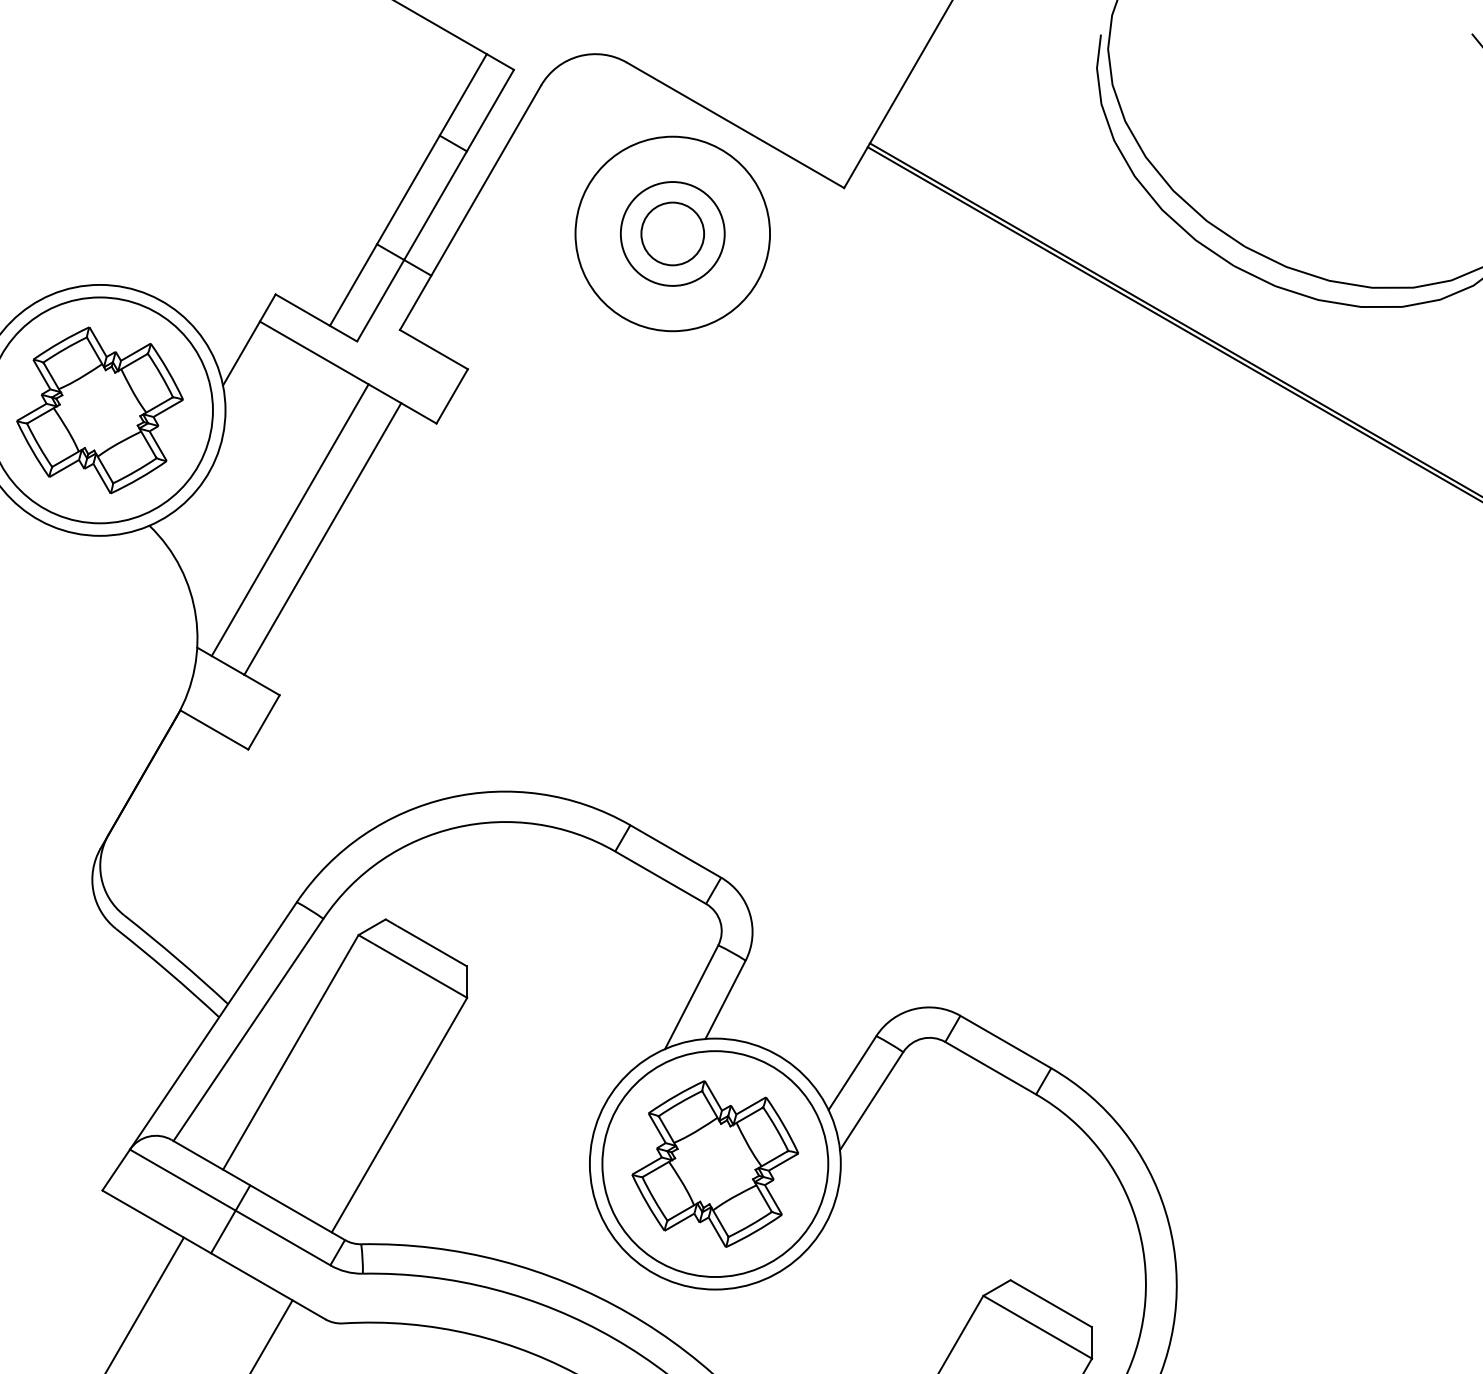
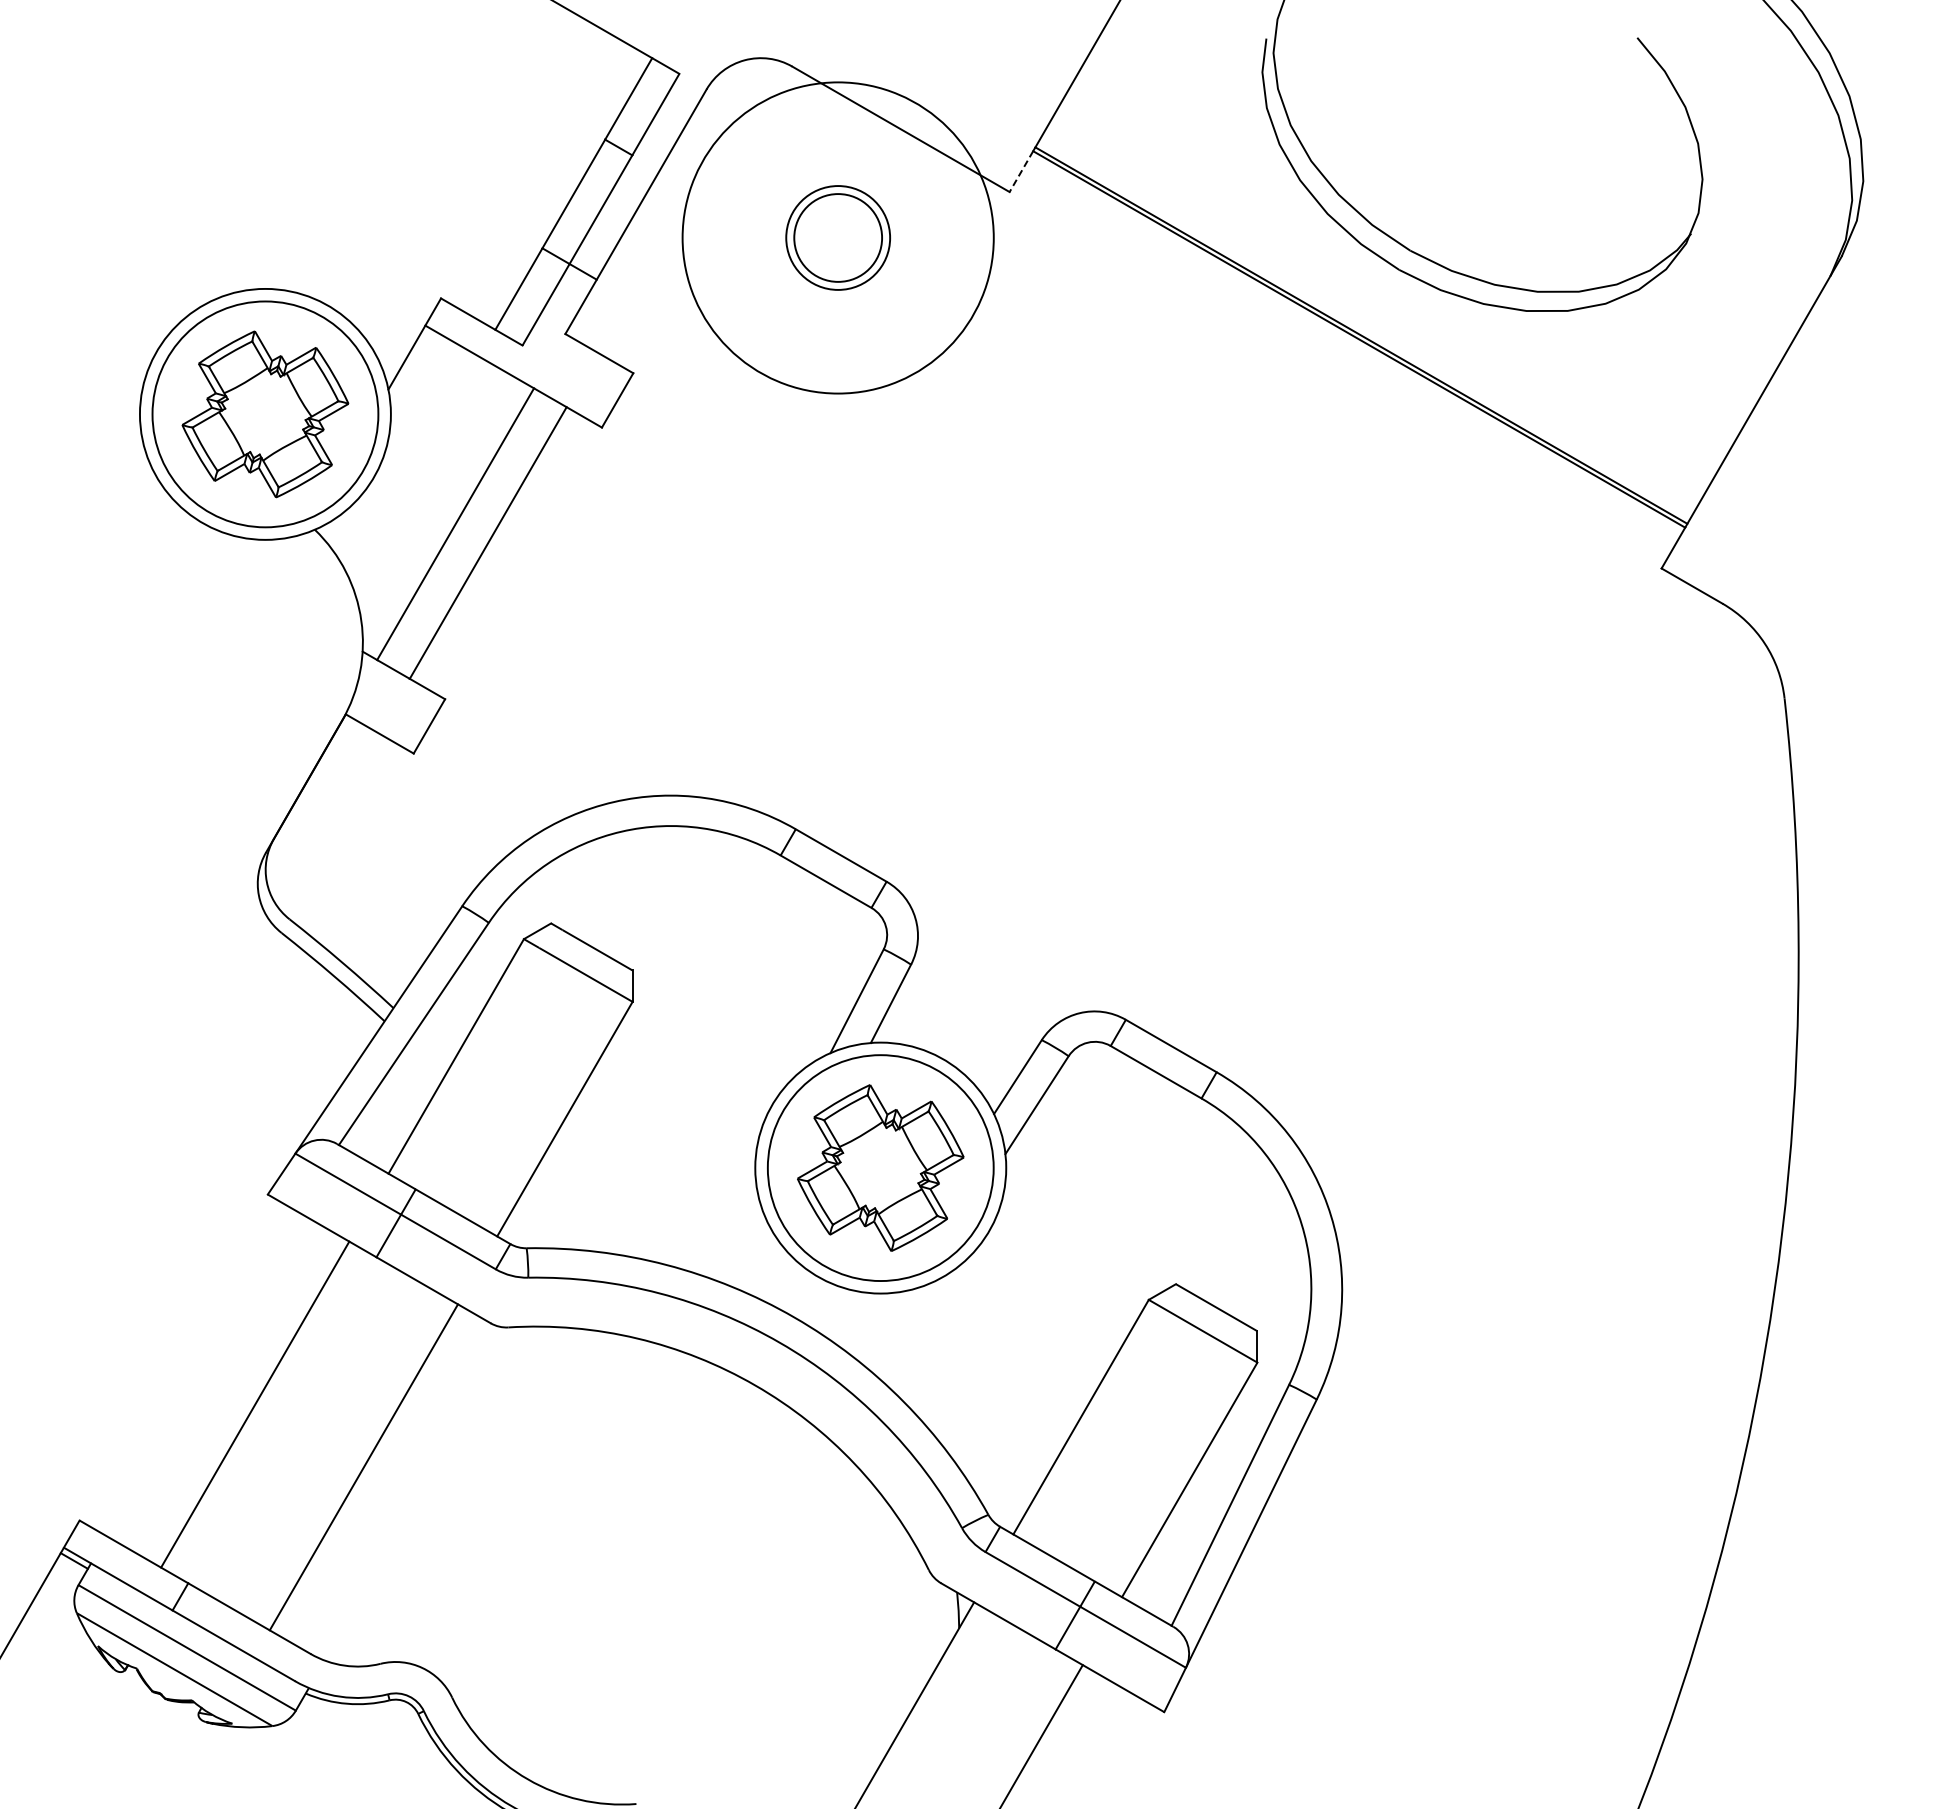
line: (856, 167) -> (1021, 171), solid -> dashed
circle: (672, 233) -> (837, 237), size x1.4
circle: (672, 233) -> (837, 237), size x1.6

